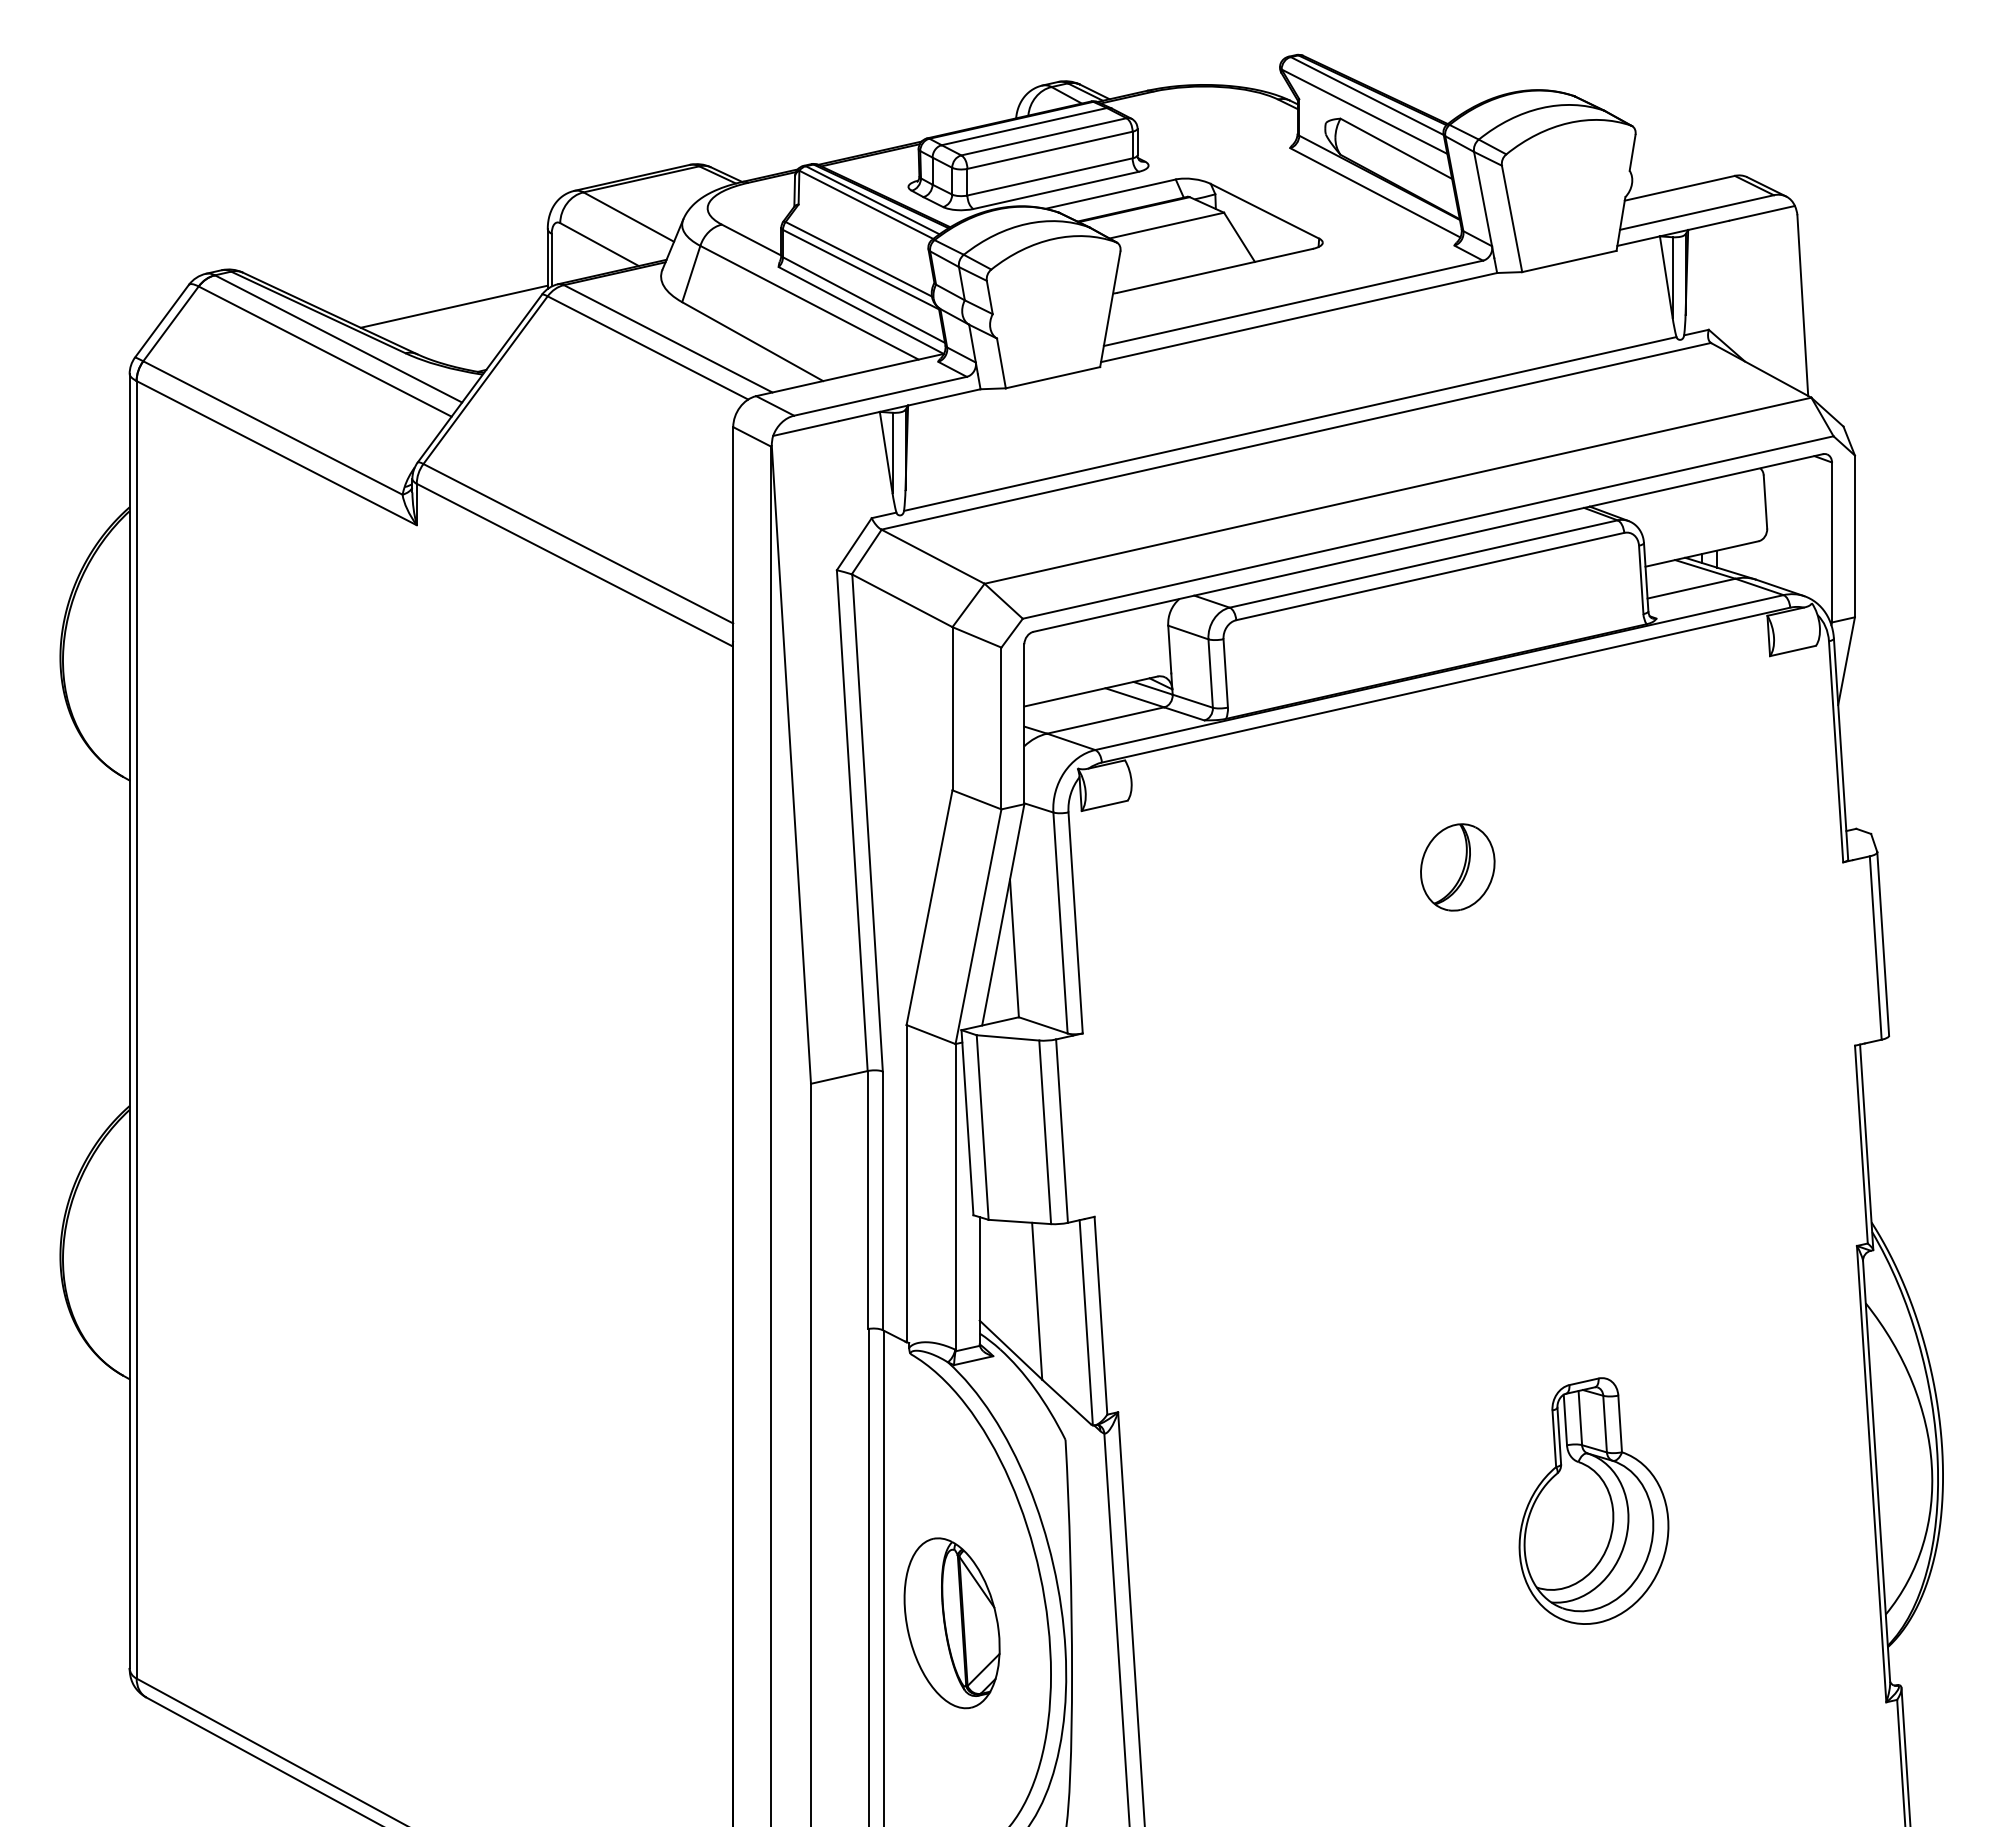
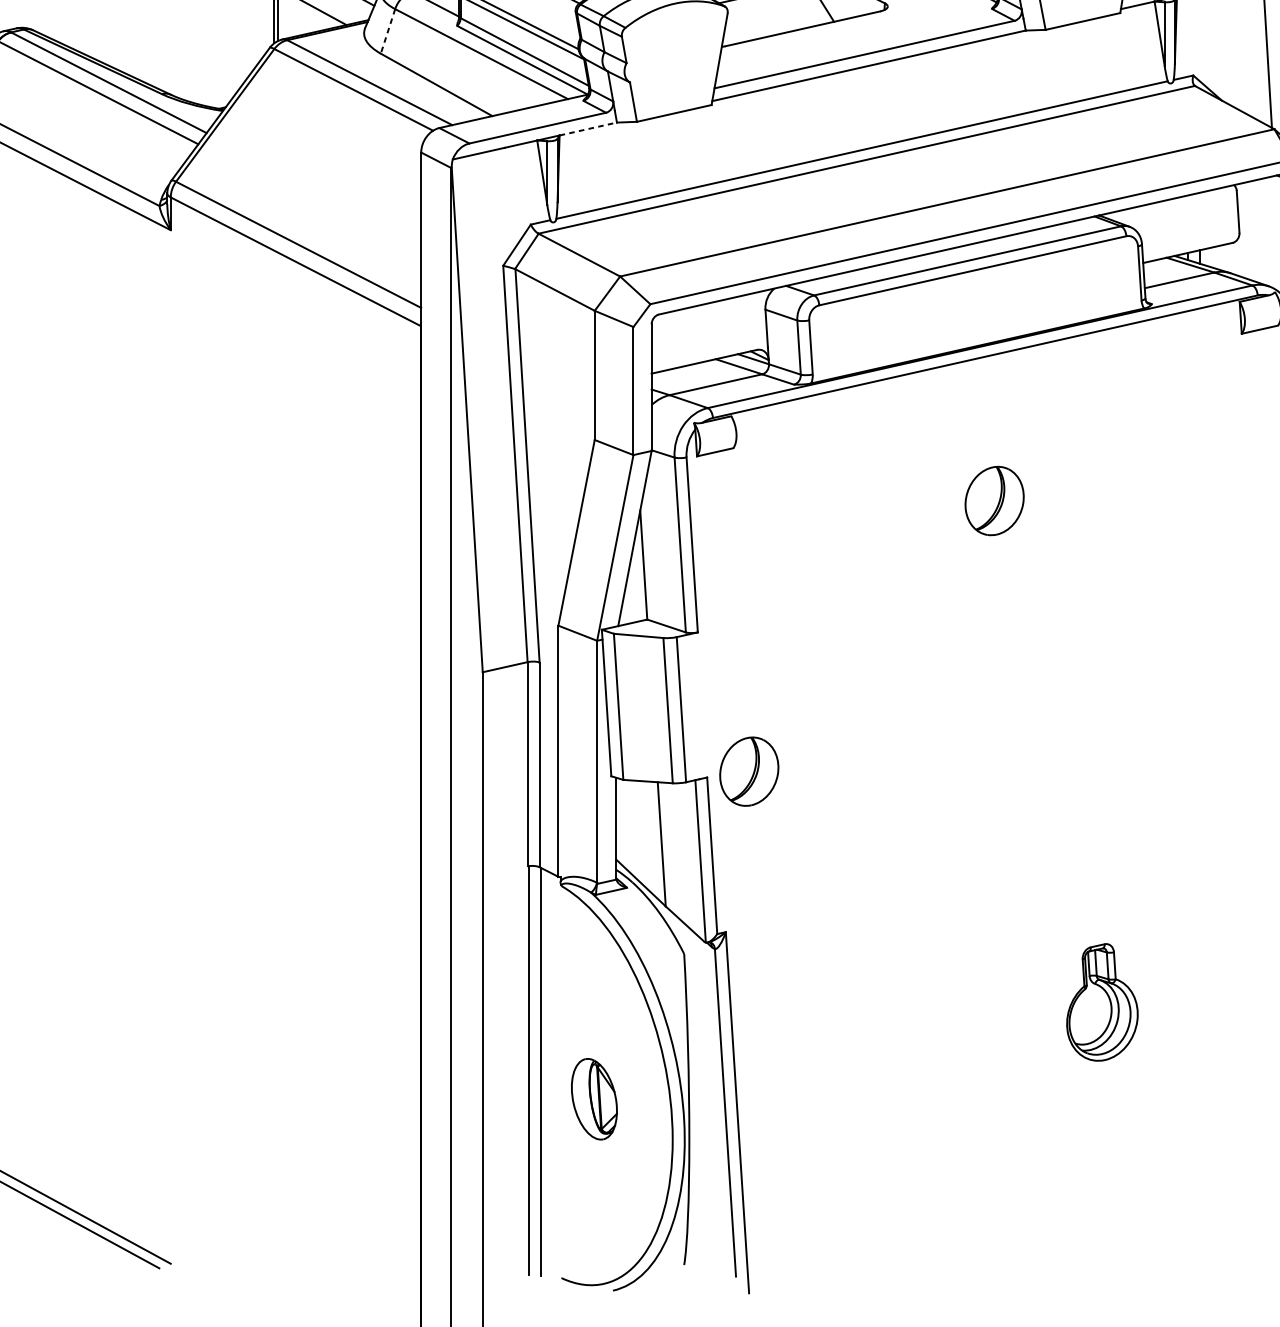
line: (691, 274) -> (388, 31), solid -> dashed
line: (453, 306) -> (199, 57), removed
line: (944, 397) -> (588, 129), solid -> dashed
part: (1147, 1209) -> (749, 771), added
part: (1593, 1500) -> (1102, 1002), size x0.6
part: (951, 1623) -> (593, 1099), size x0.6

